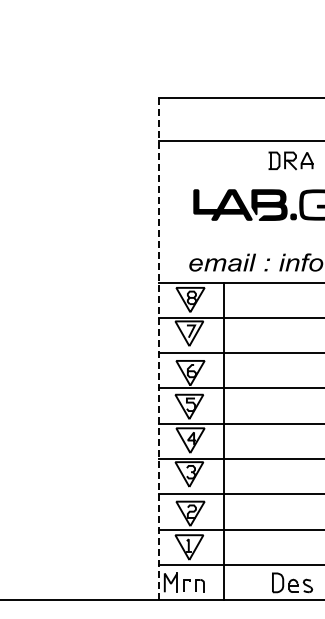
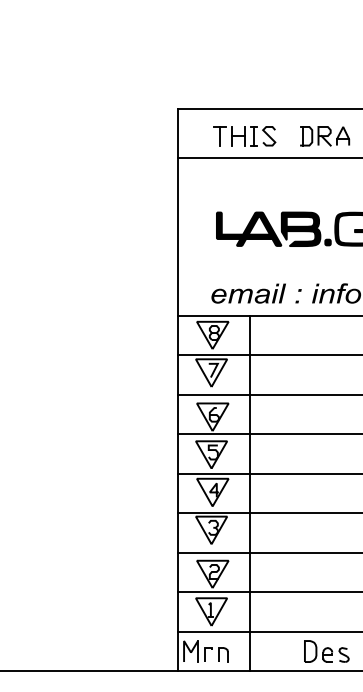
part: (219, 121) -> (245, 135), added
part: (290, 160) -> (324, 135), moved
line: (159, 349) -> (178, 390), dashed -> solid

